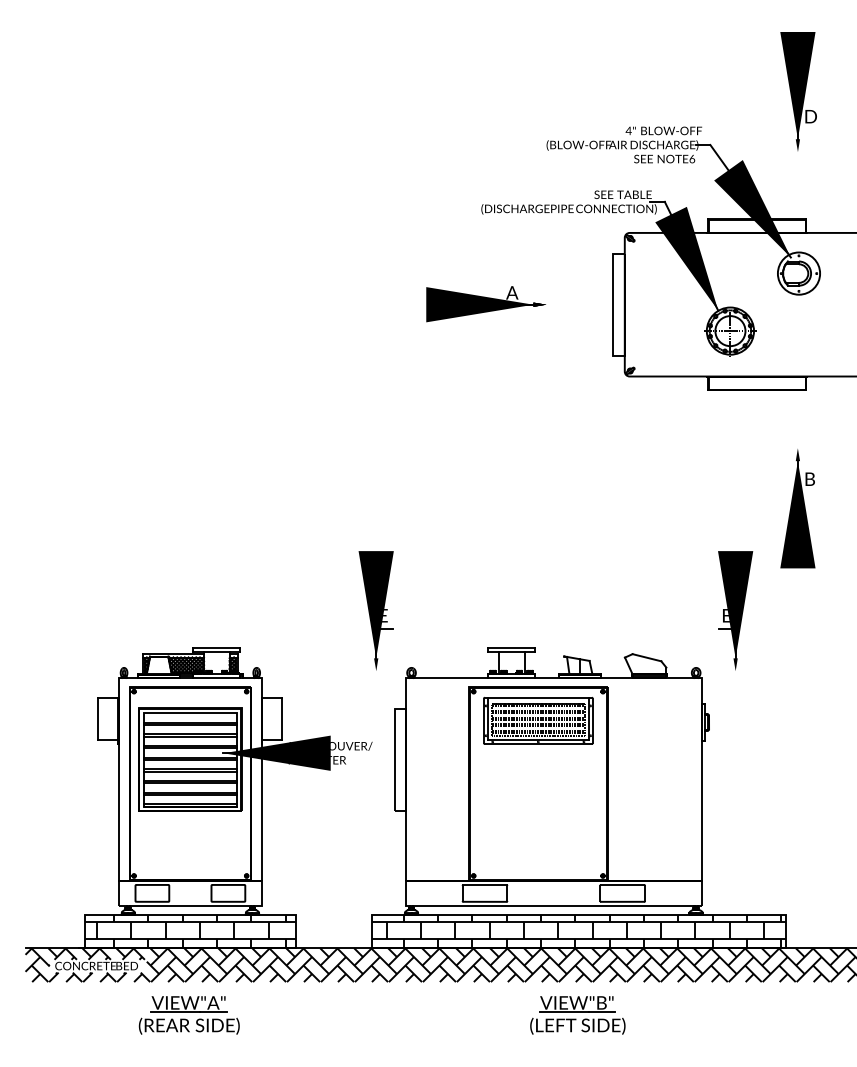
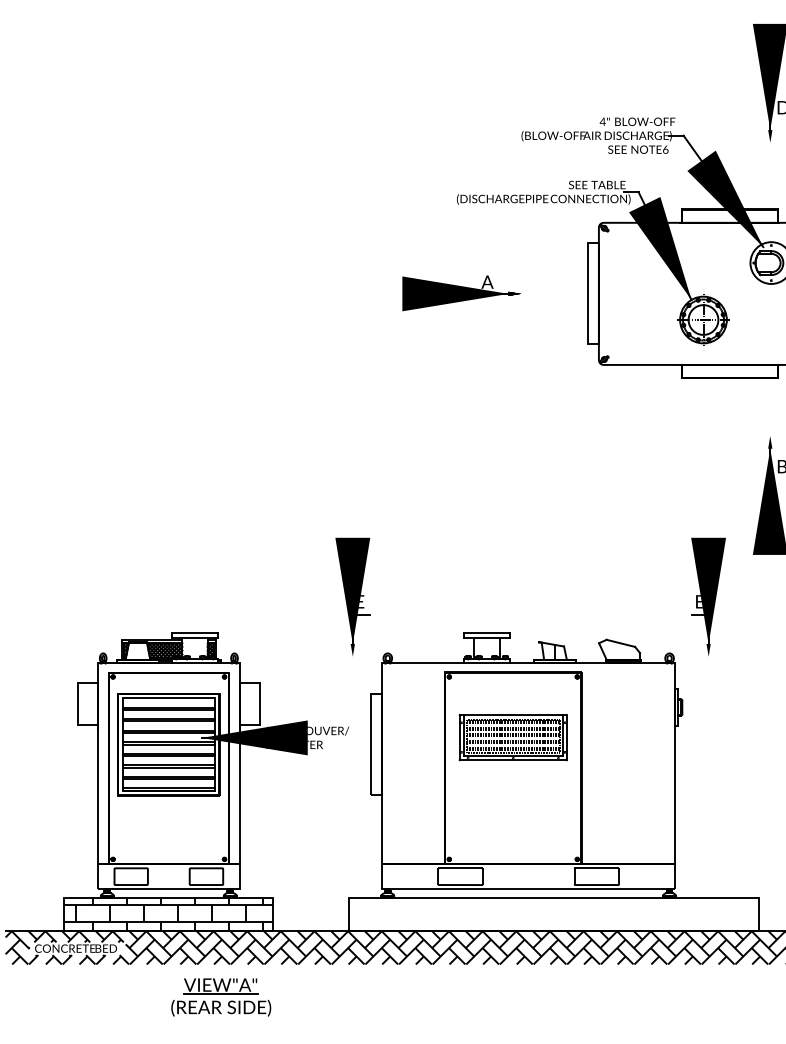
part: (538, 720) -> (513, 737), moved
hatch: (579, 931) -> (554, 914), removed
part: (188, 1015) -> (220, 997), moved
part: (577, 1015) -> (552, 997), removed

